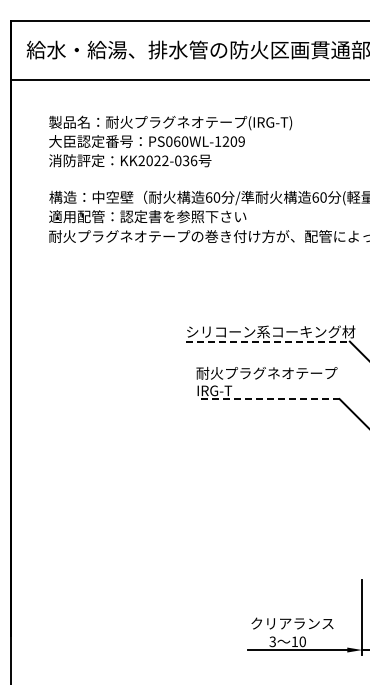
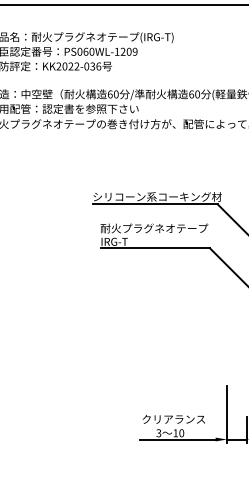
line: (268, 341) -> (155, 204), dashed -> solid
line: (267, 399) -> (154, 248), dashed -> solid

